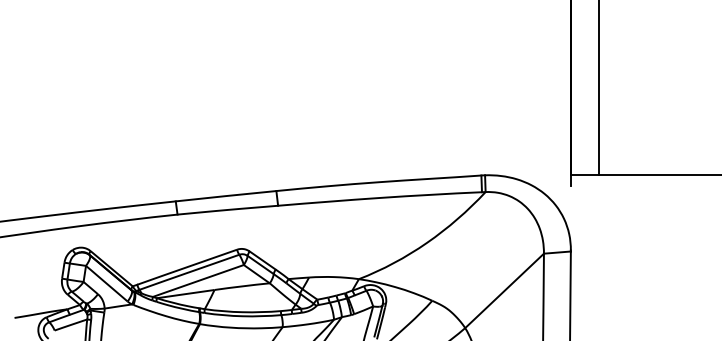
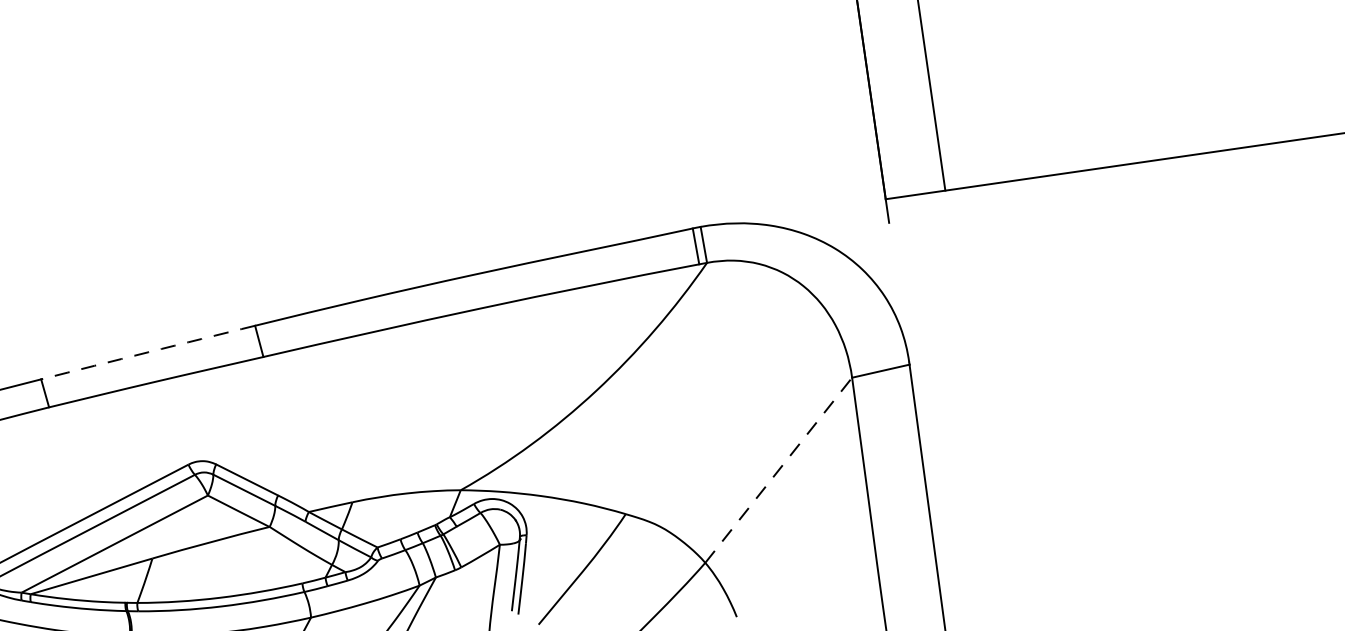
arc: (226, 196) -> (149, 353), solid -> dashed
line: (504, 290) -> (778, 469), solid -> dashed

